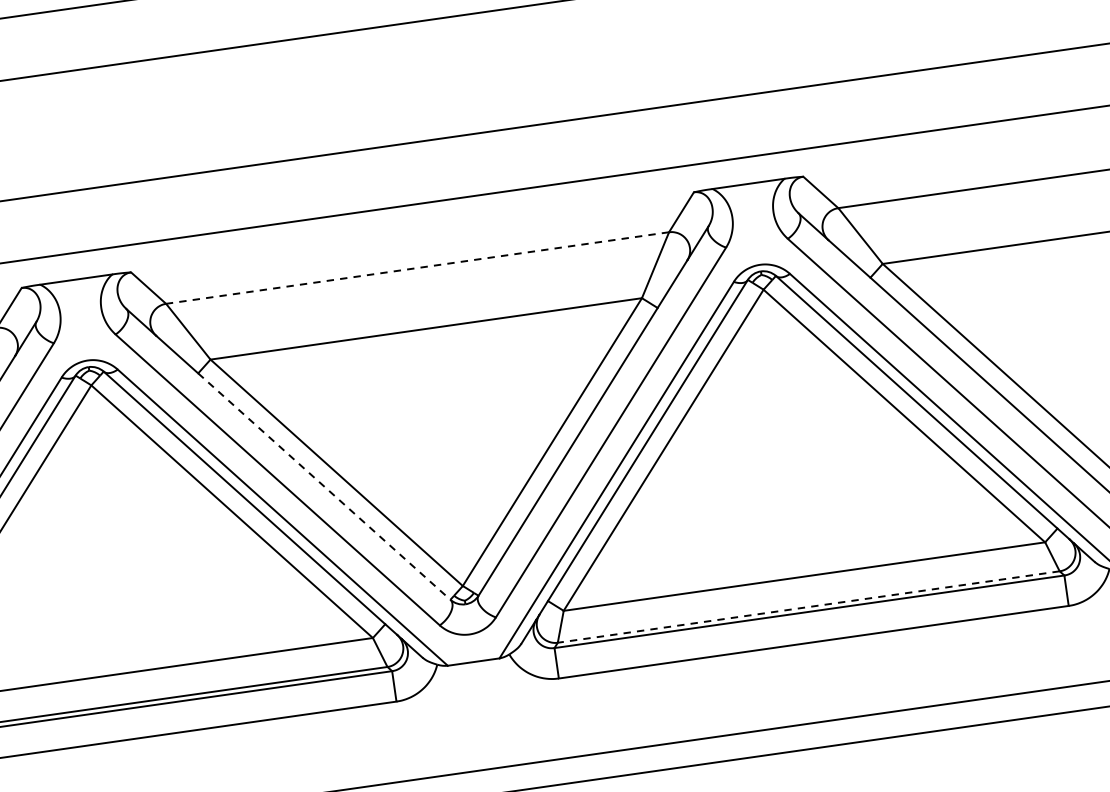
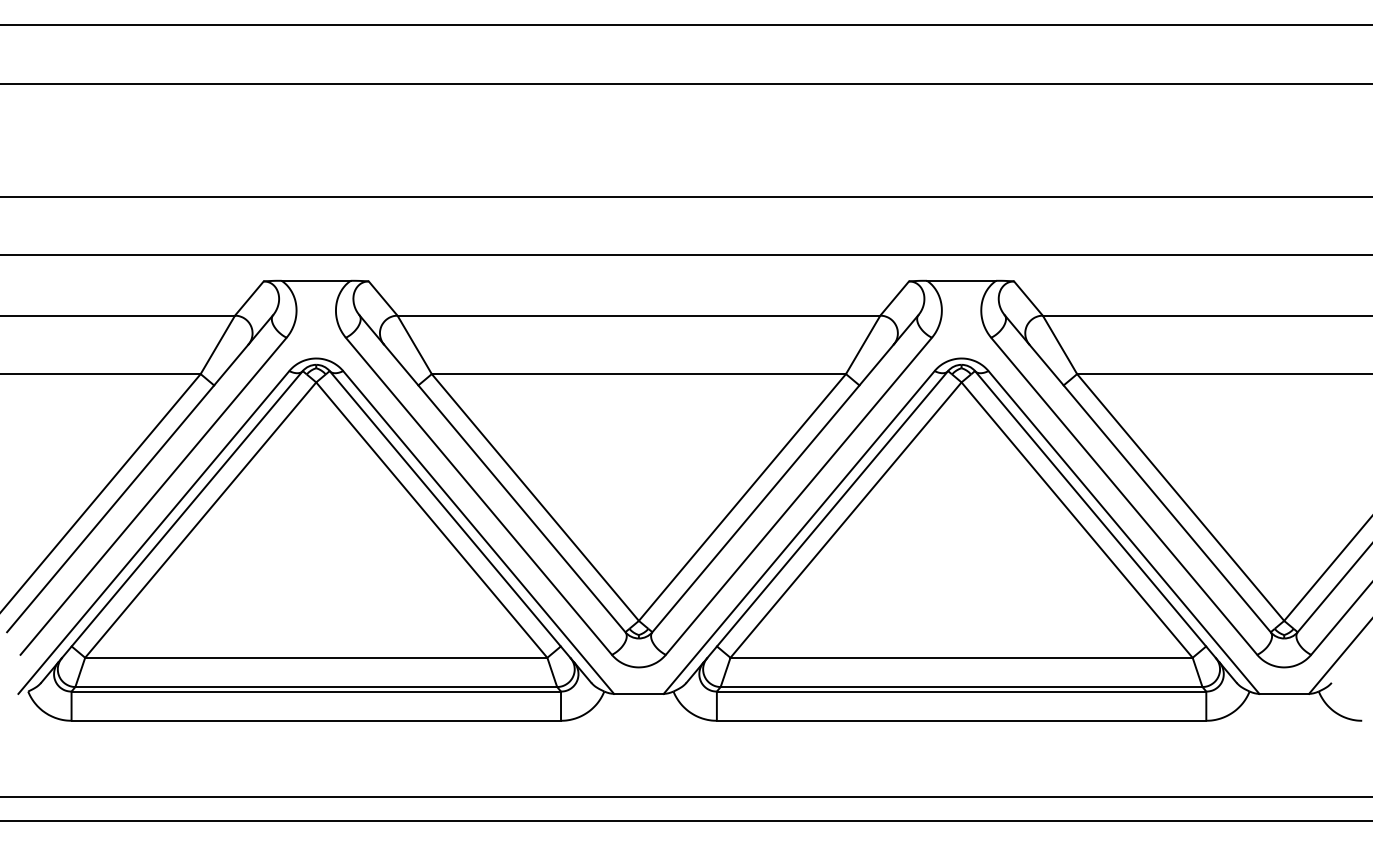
line: (417, 267) -> (638, 315), dashed -> solid
line: (325, 487) -> (522, 509), dashed -> solid
line: (808, 607) -> (961, 687), dashed -> solid

